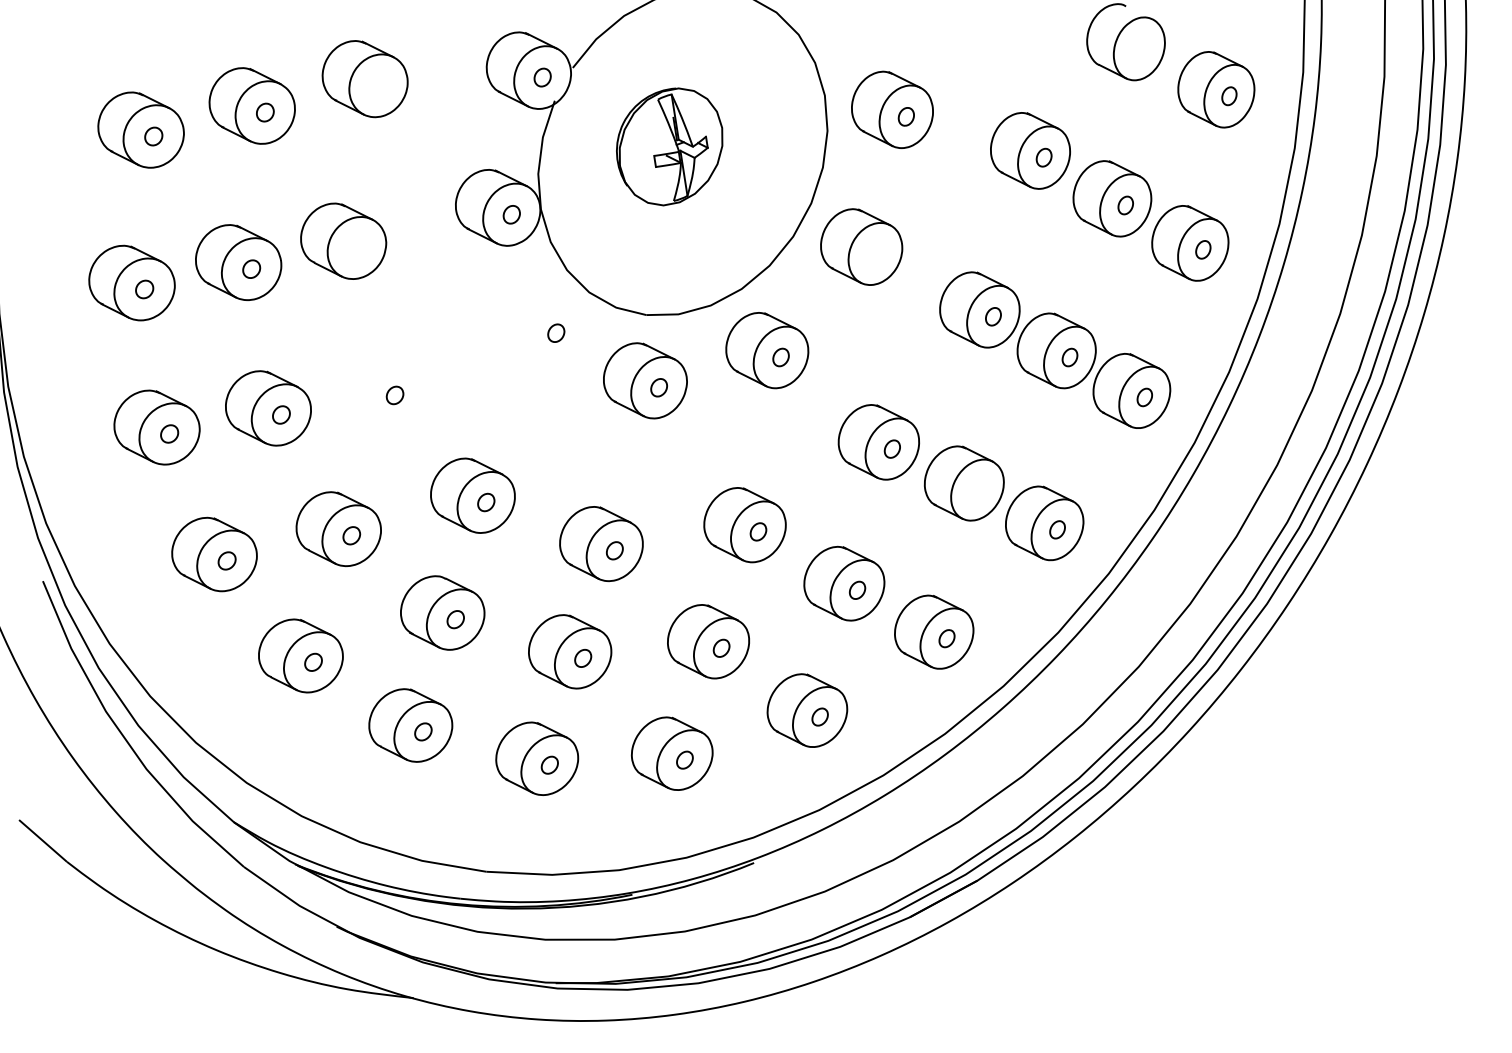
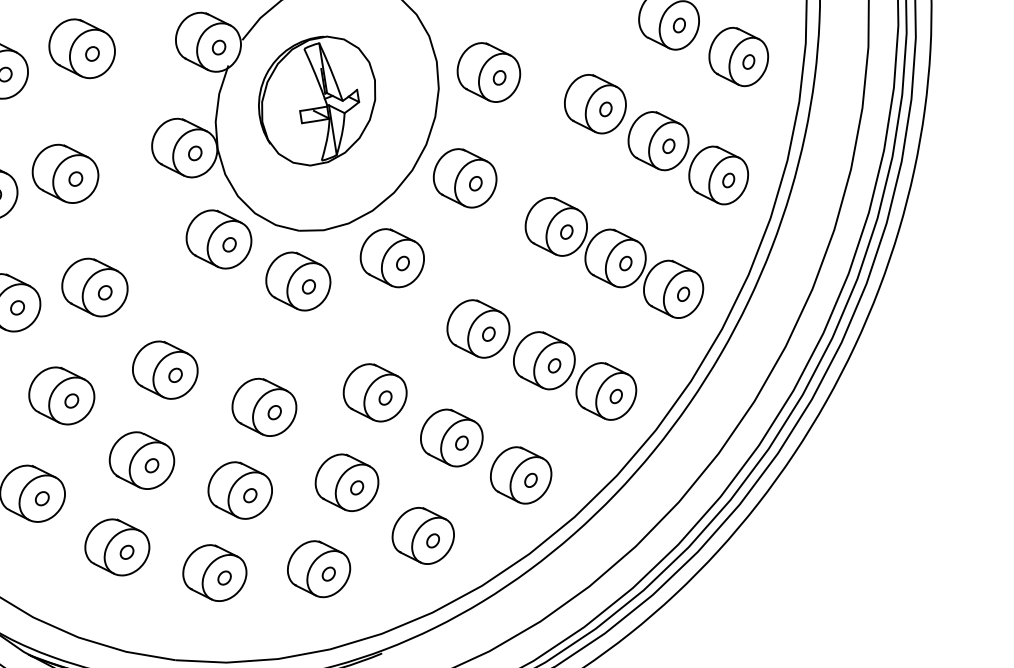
part: (1139, 48) -> (679, 25), added
part: (378, 85) -> (92, 53), added
part: (669, 146) -> (316, 100), size x1.43
part: (356, 247) -> (75, 178), added
part: (875, 253) -> (475, 183), added
part: (542, 325) -> (218, 238), added
part: (381, 388) -> (94, 287), added
part: (977, 489) -> (554, 365), added

